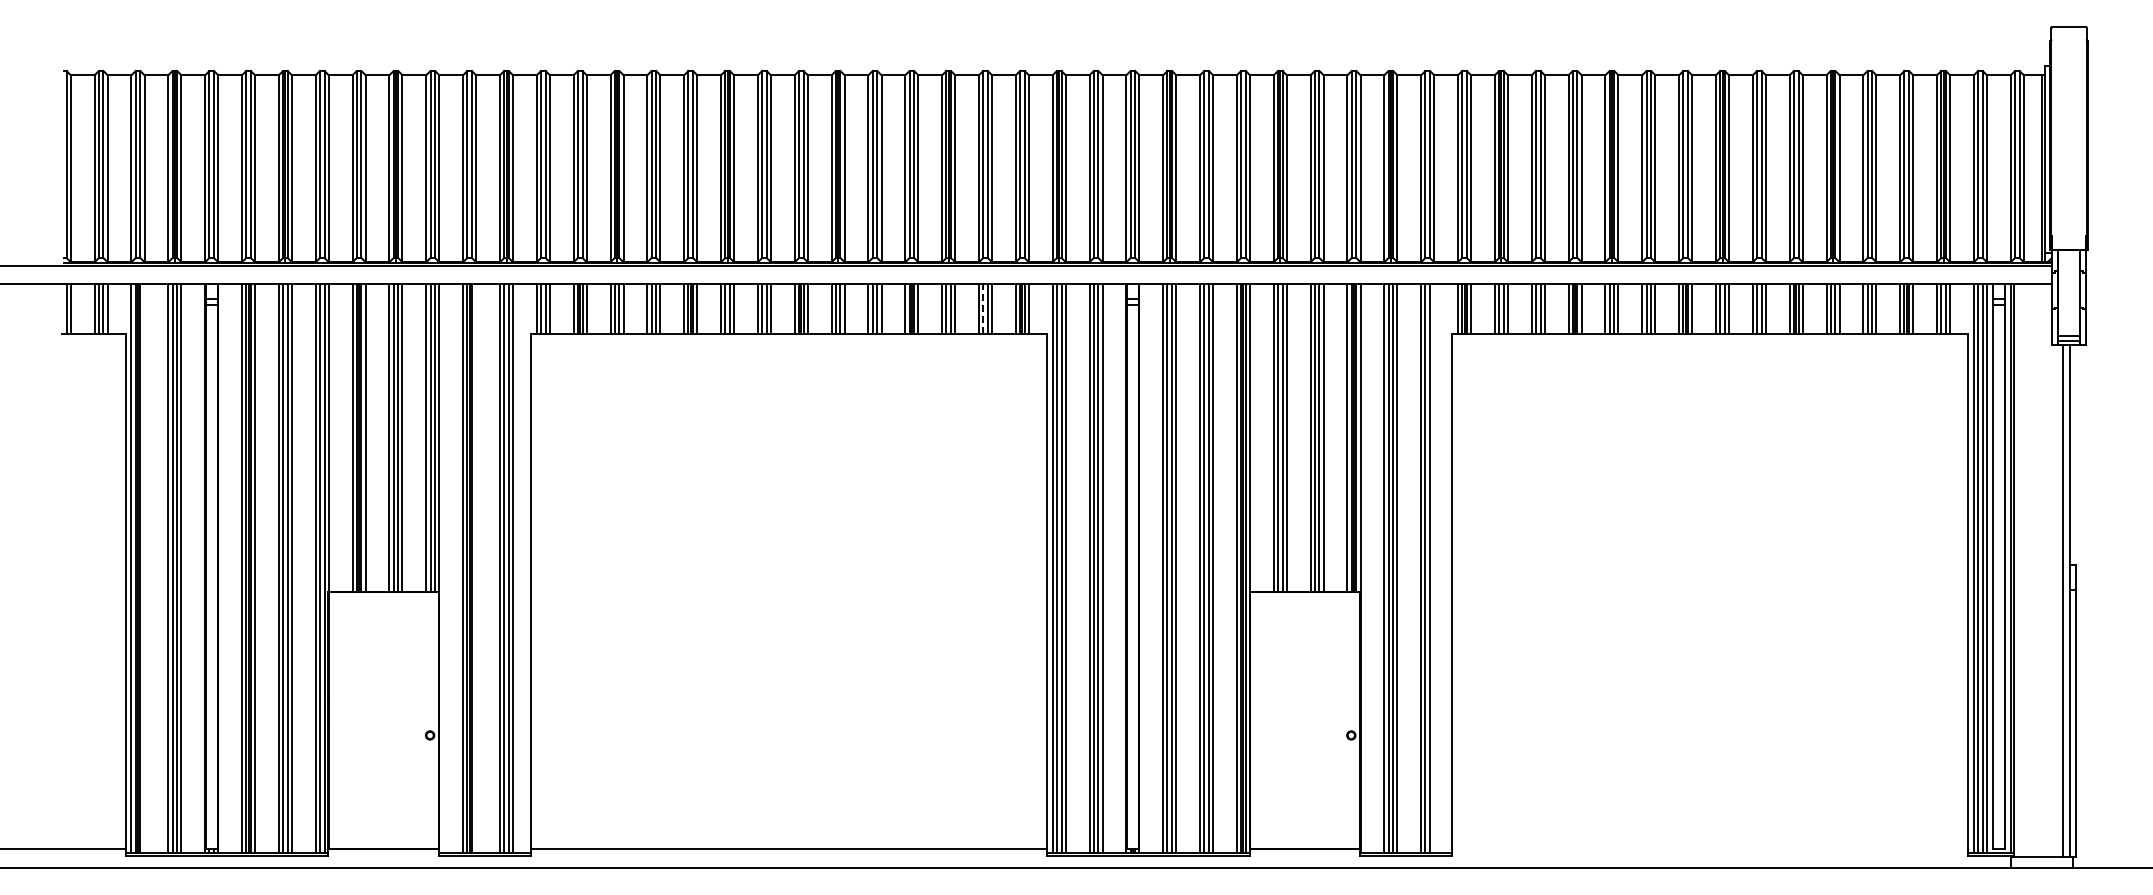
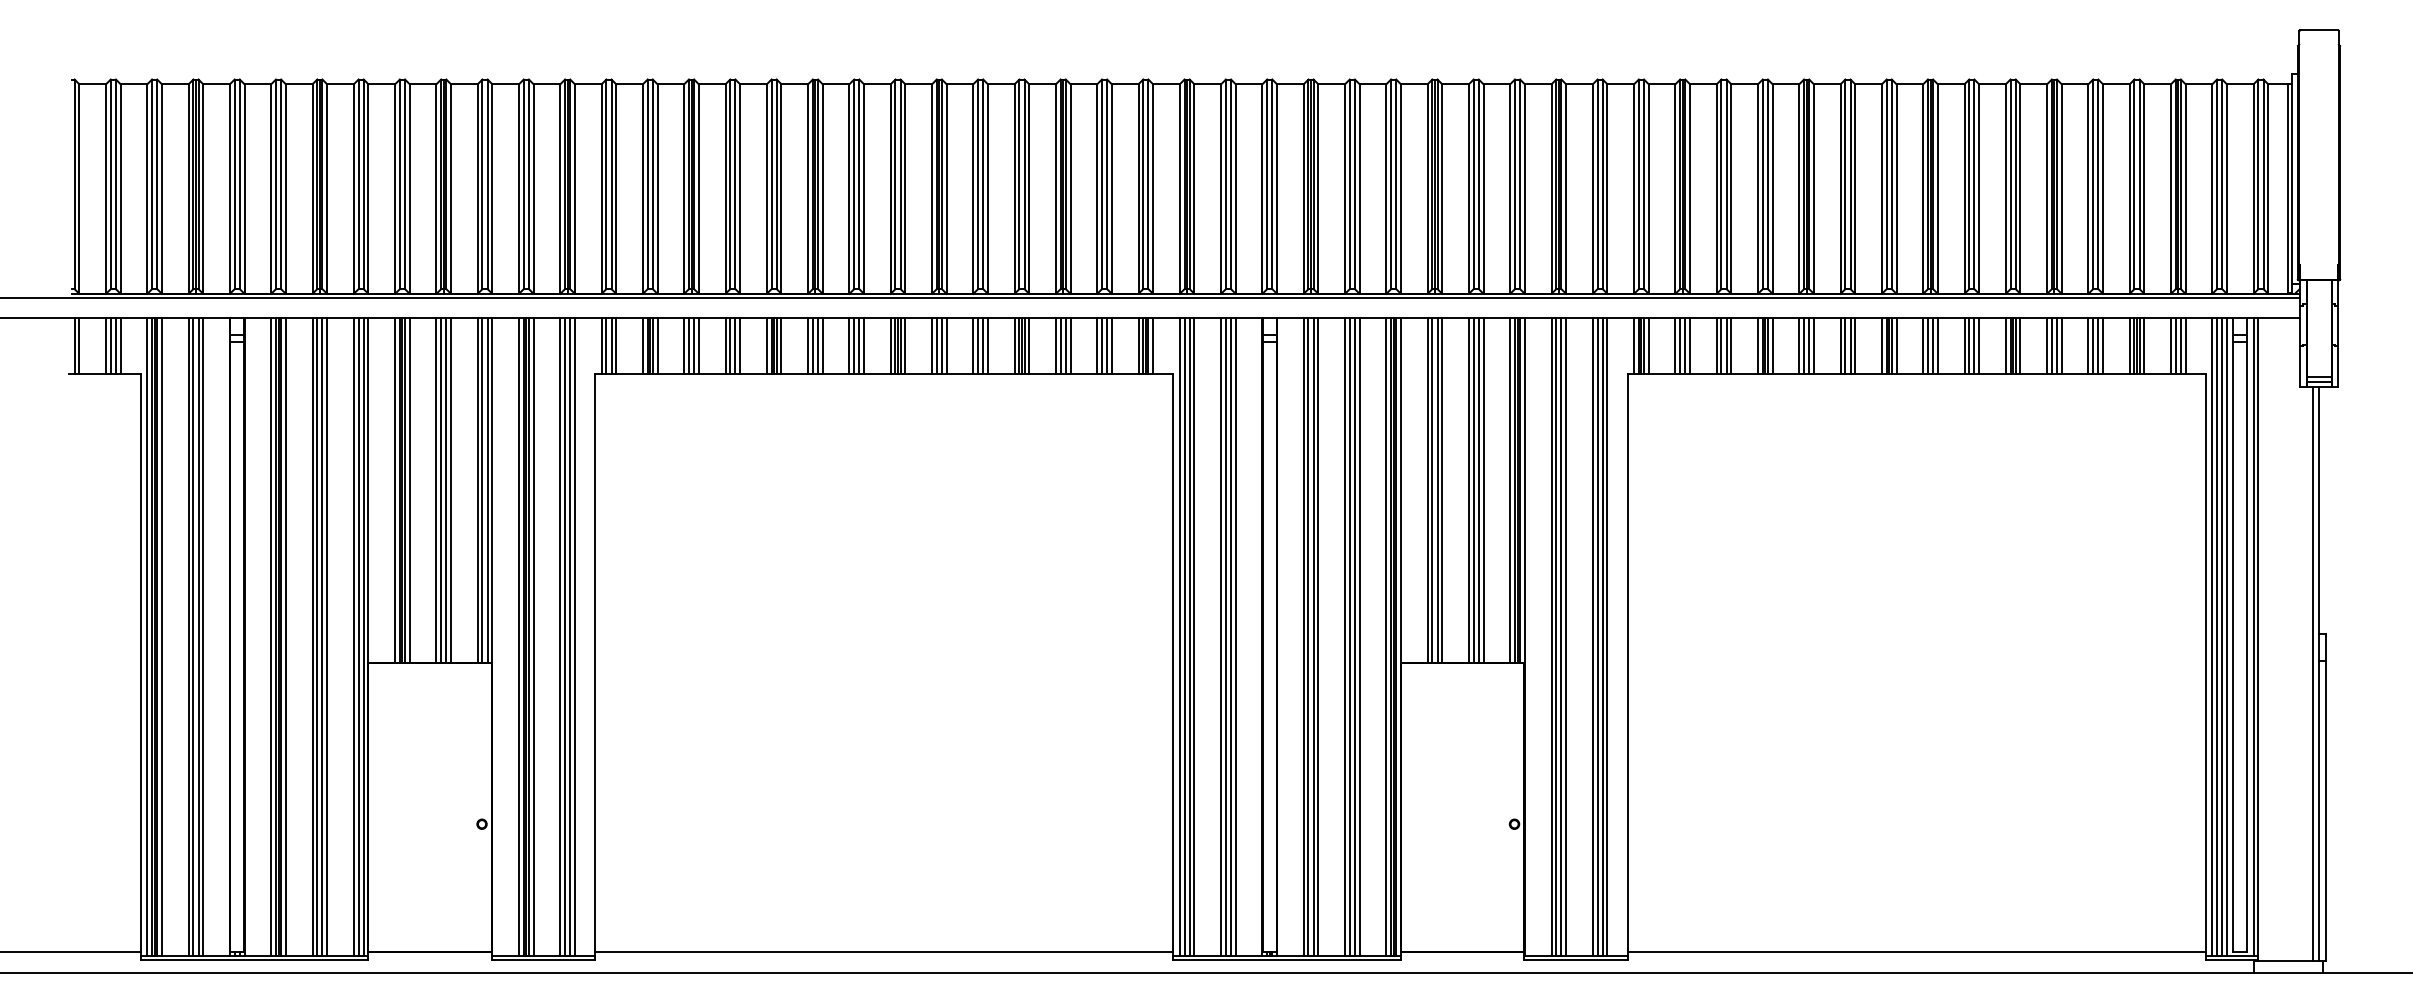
line: (983, 308) -> (1102, 345), dashed -> solid
line: (144, 567) -> (161, 635), added
line: (476, 567) -> (534, 635), added
line: (1434, 567) -> (1607, 635), added
line: (1710, 849) -> (1917, 952), added

